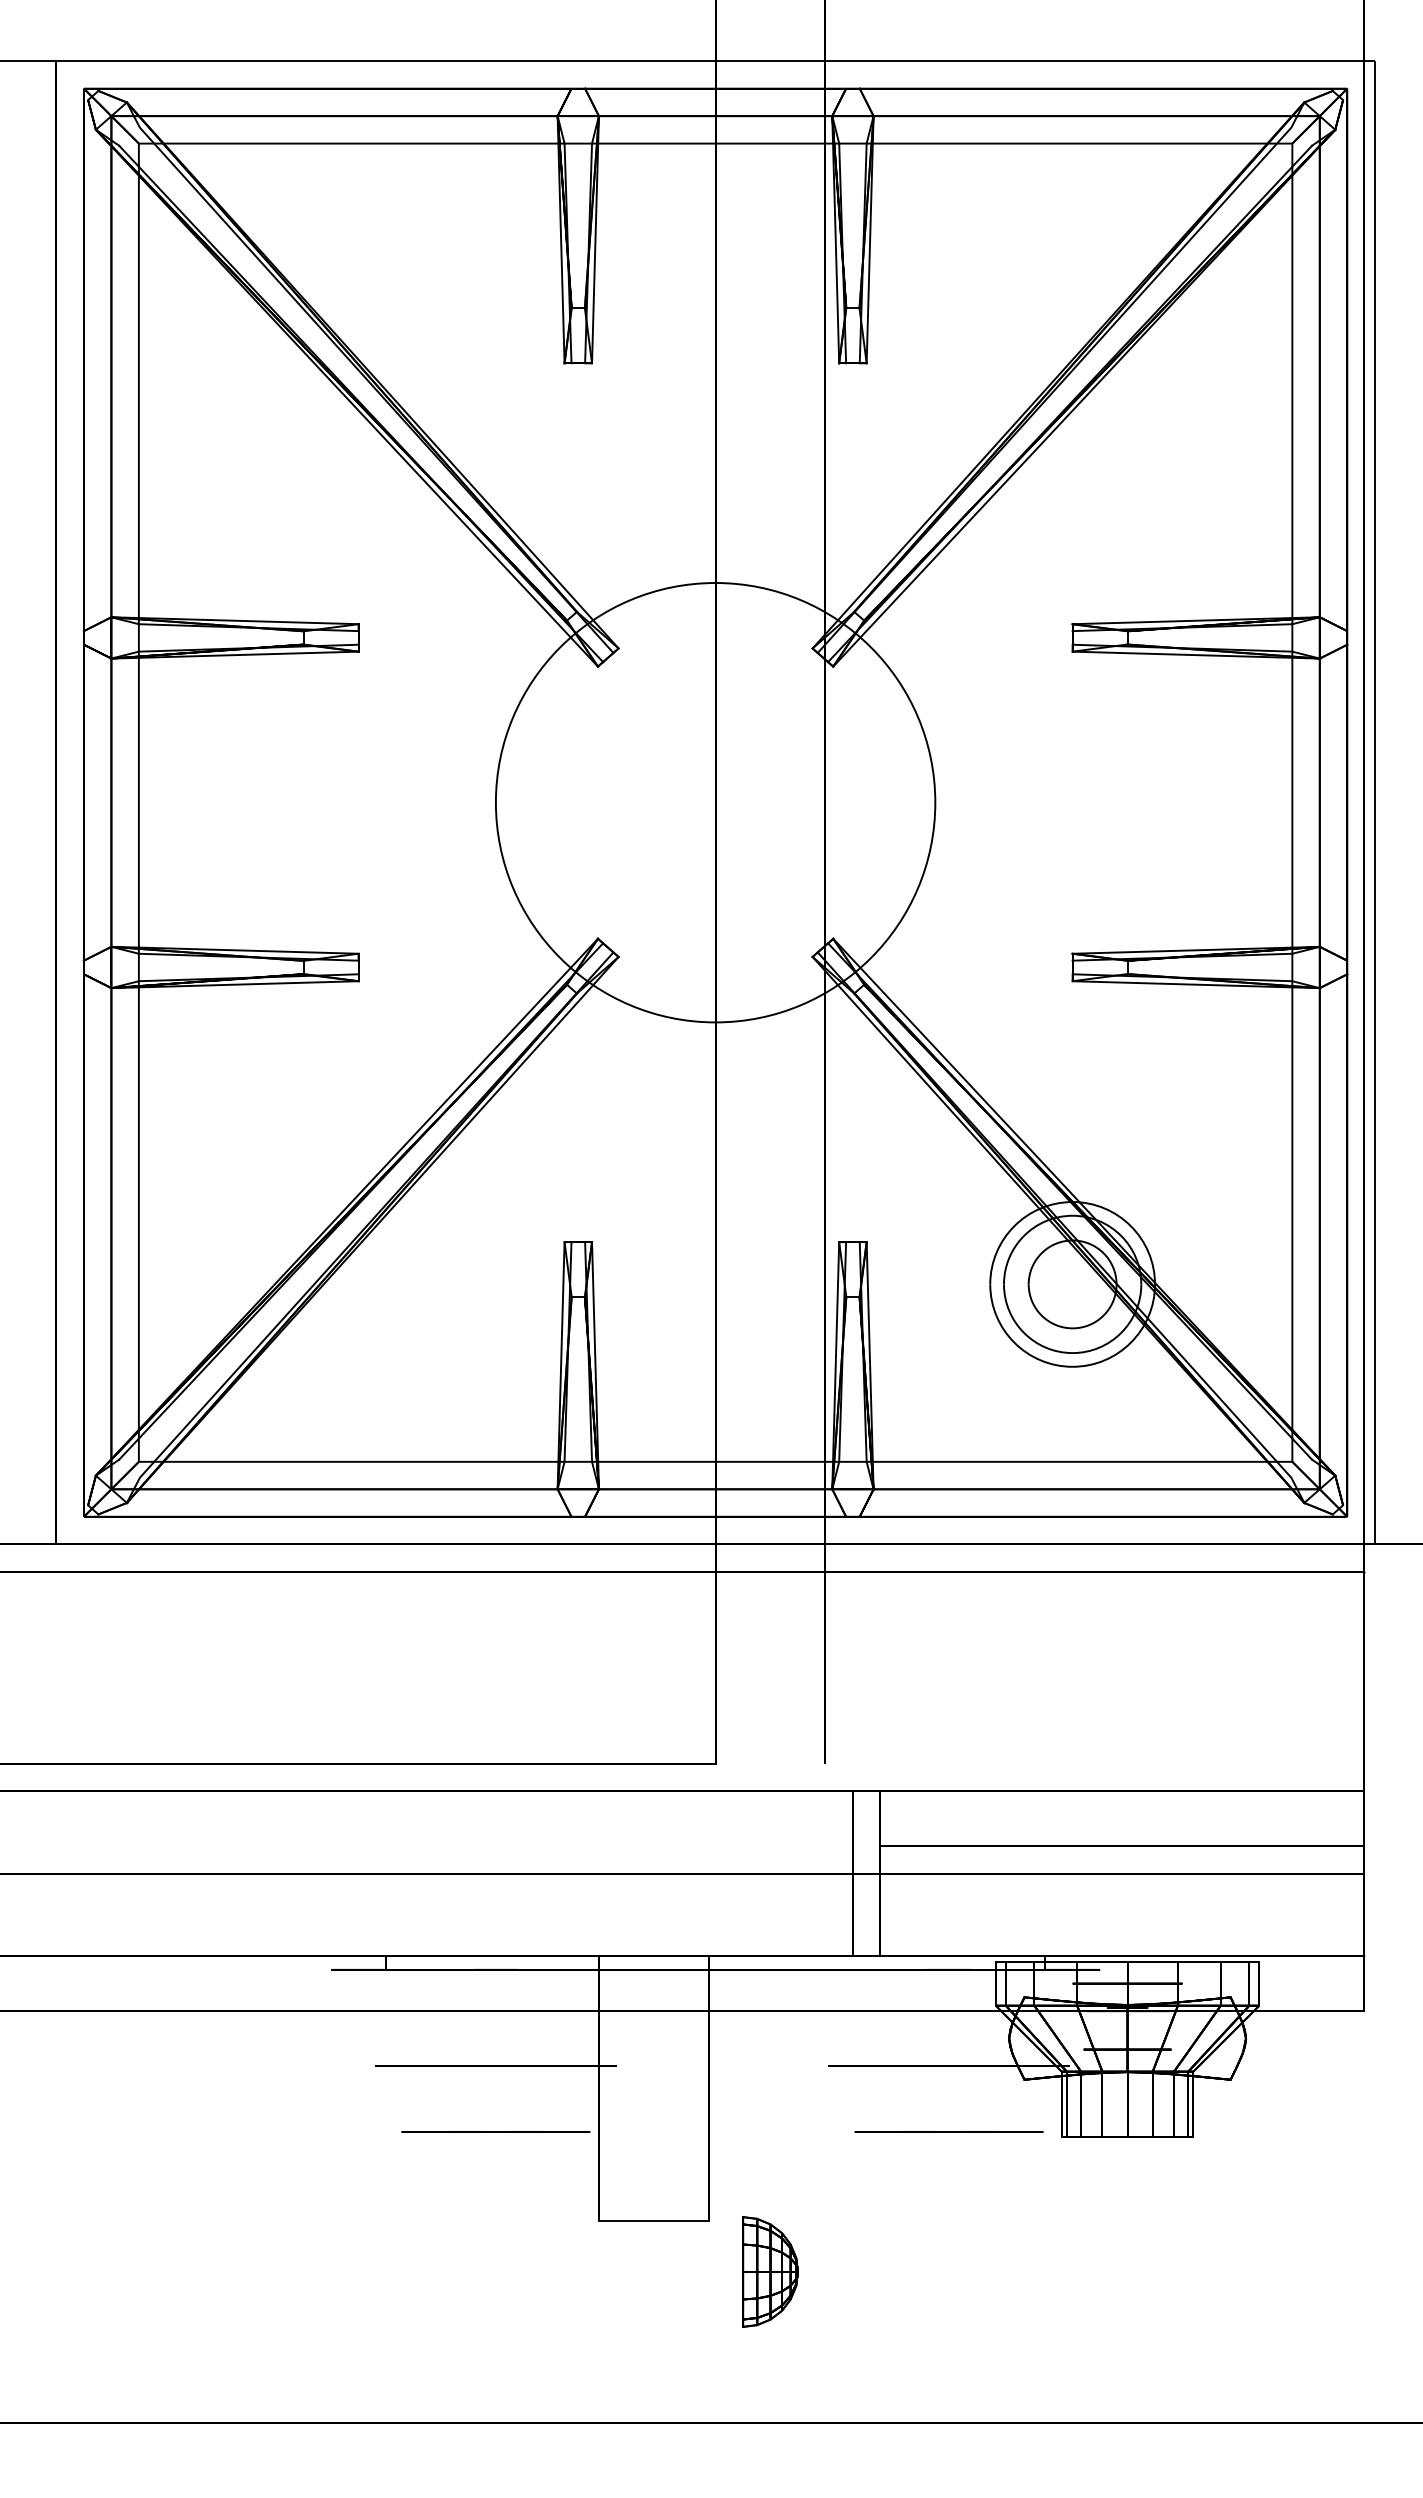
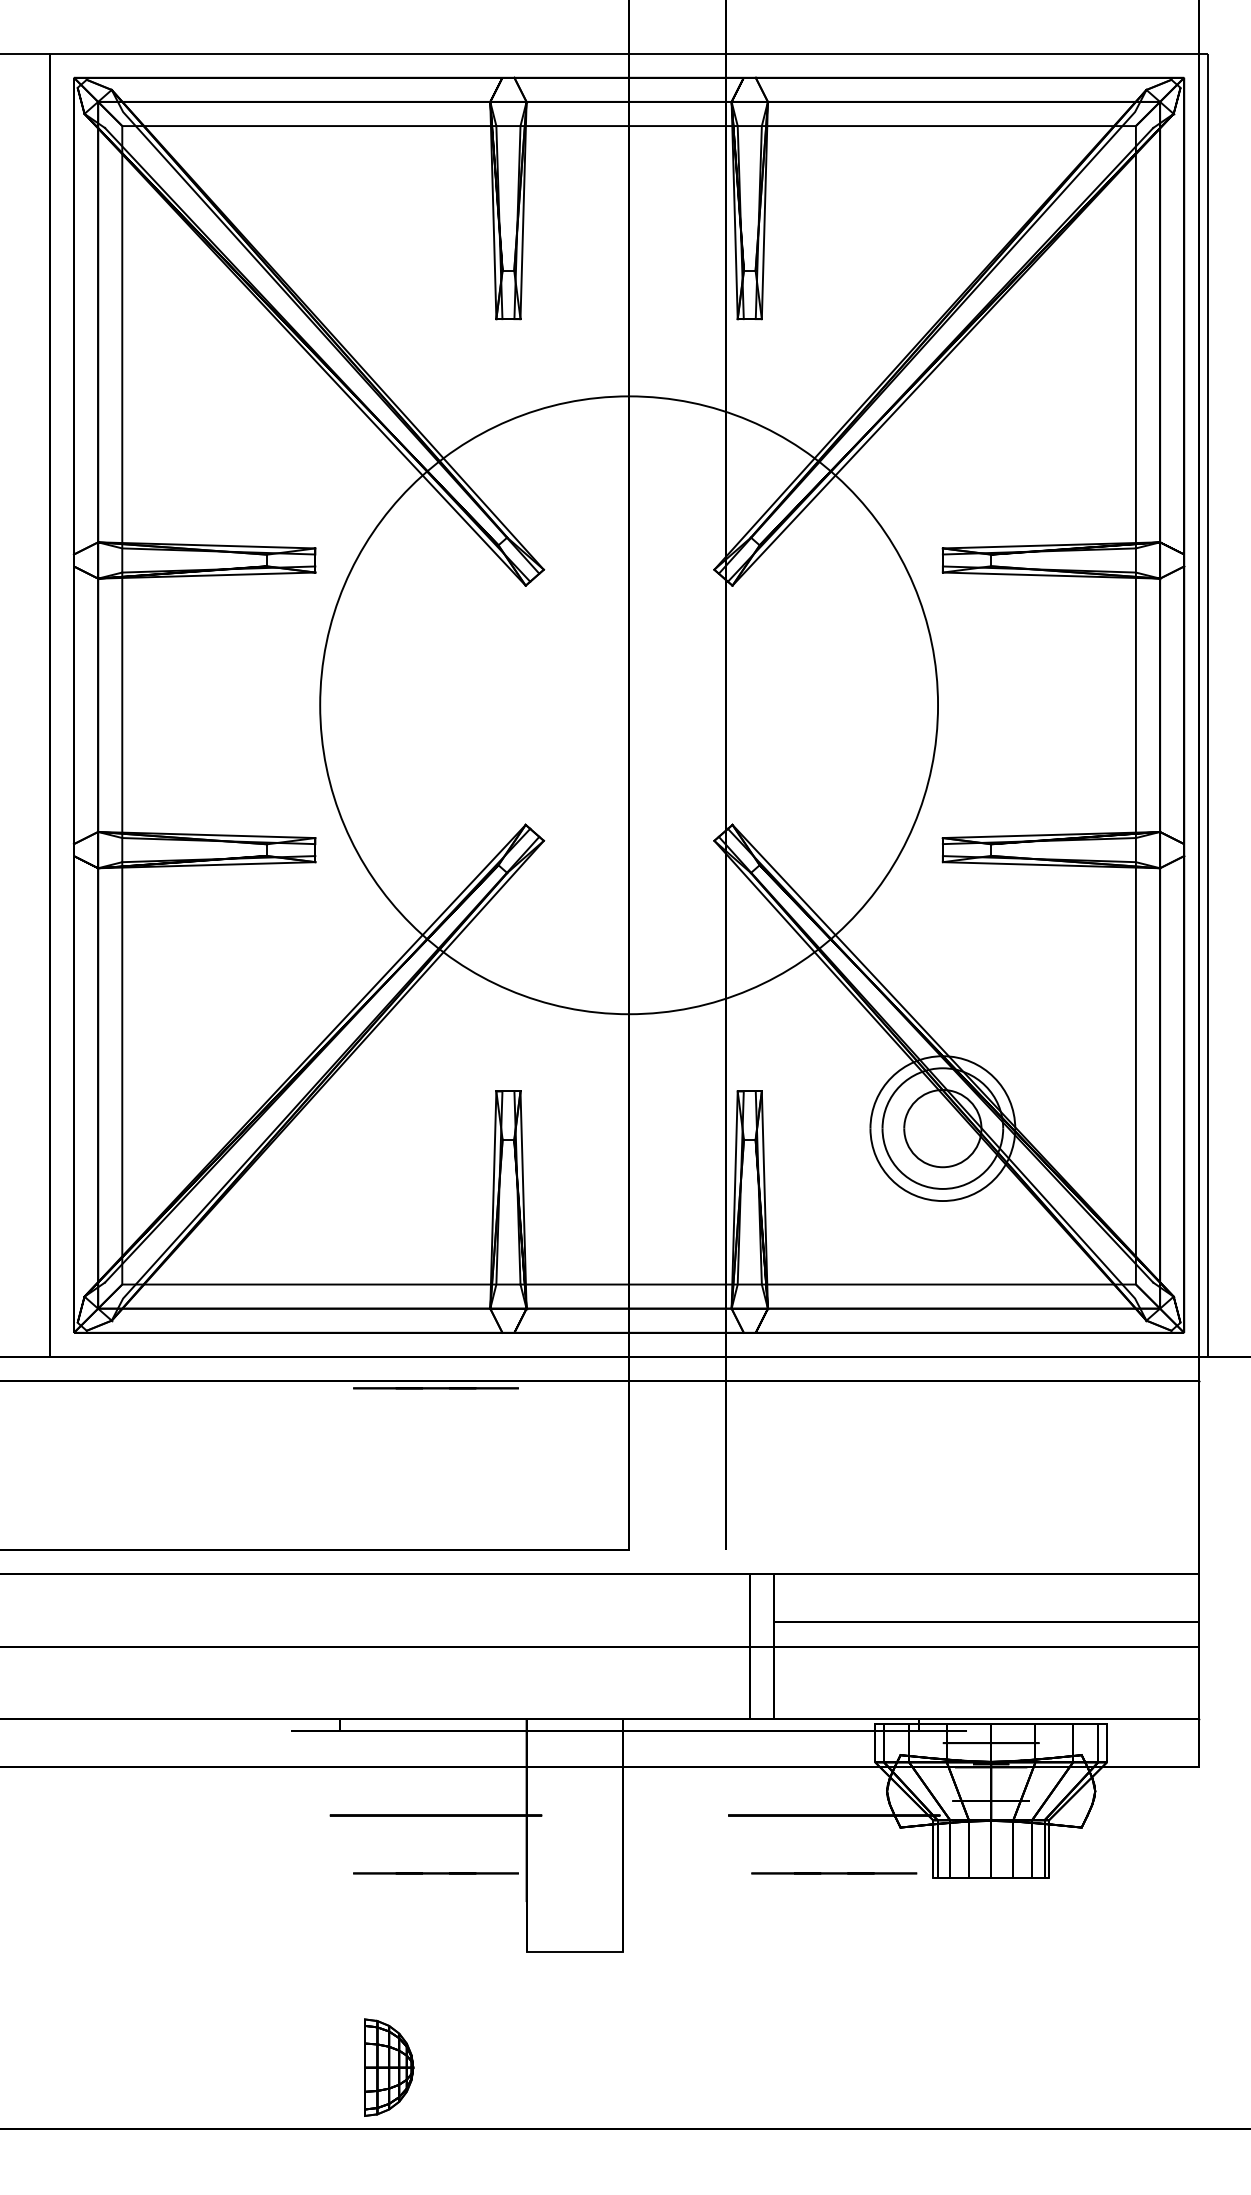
circle: (715, 802) -> (629, 705), size x1.6
line: (495, 1579) -> (435, 1387), added
part: (770, 2271) -> (389, 2067), moved

